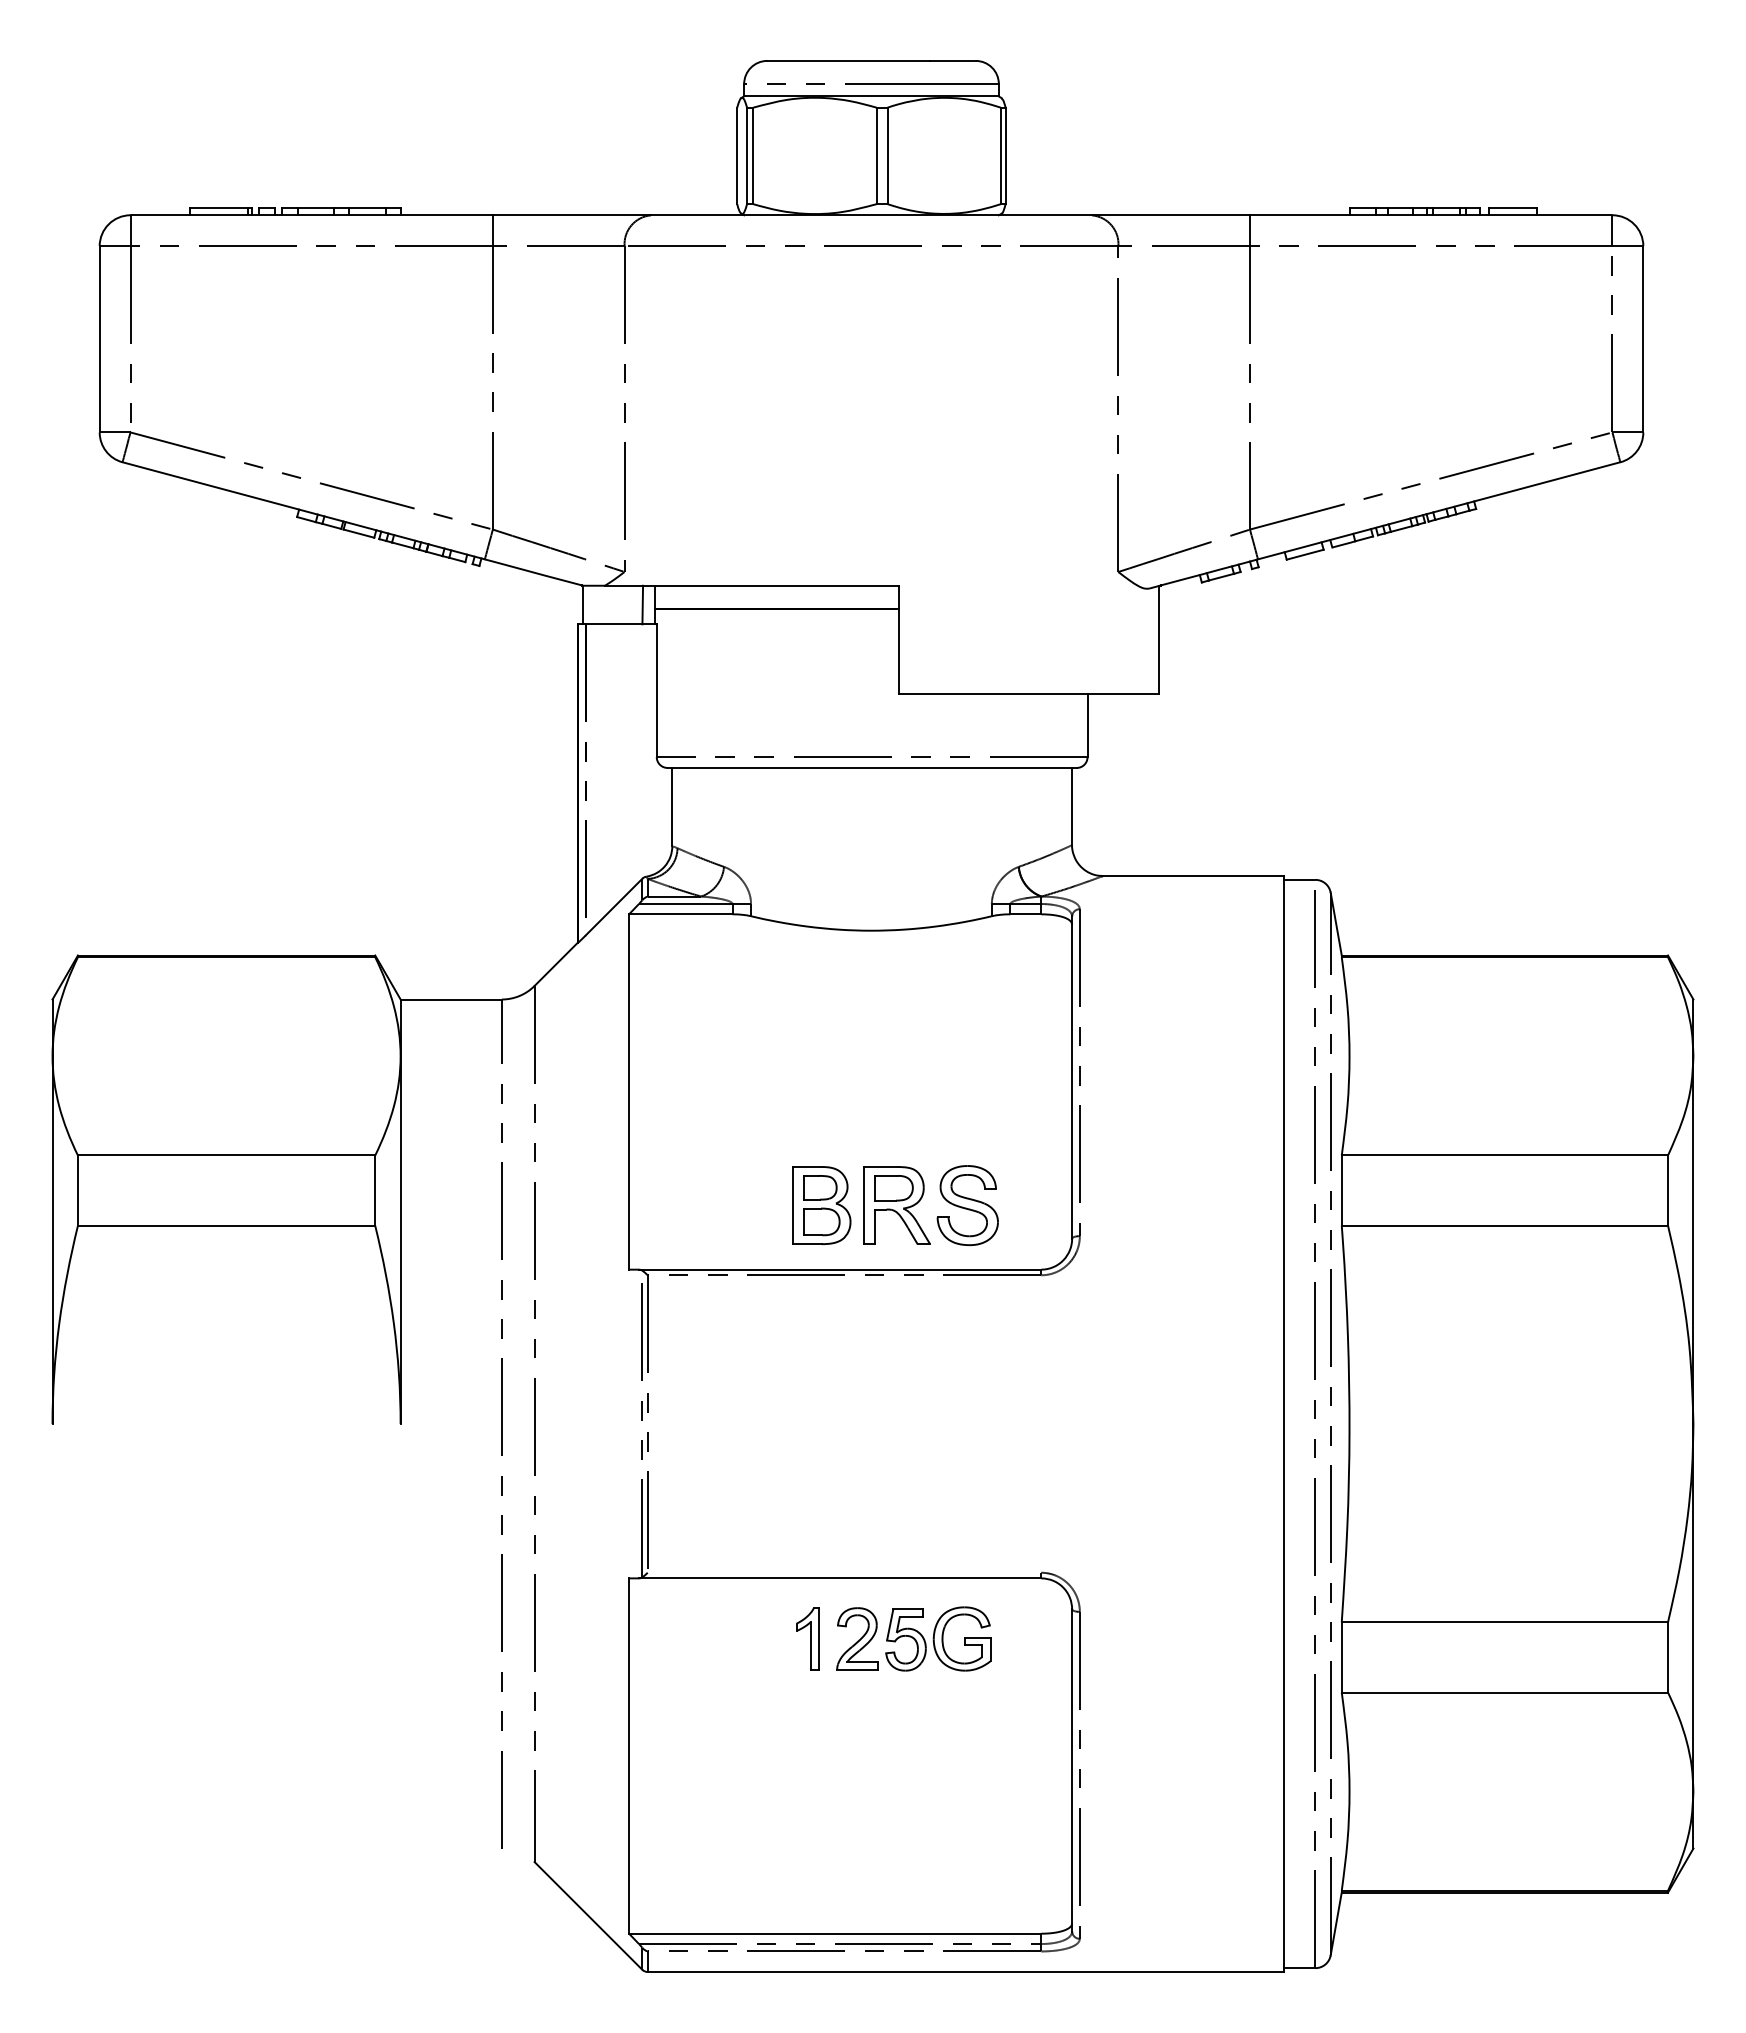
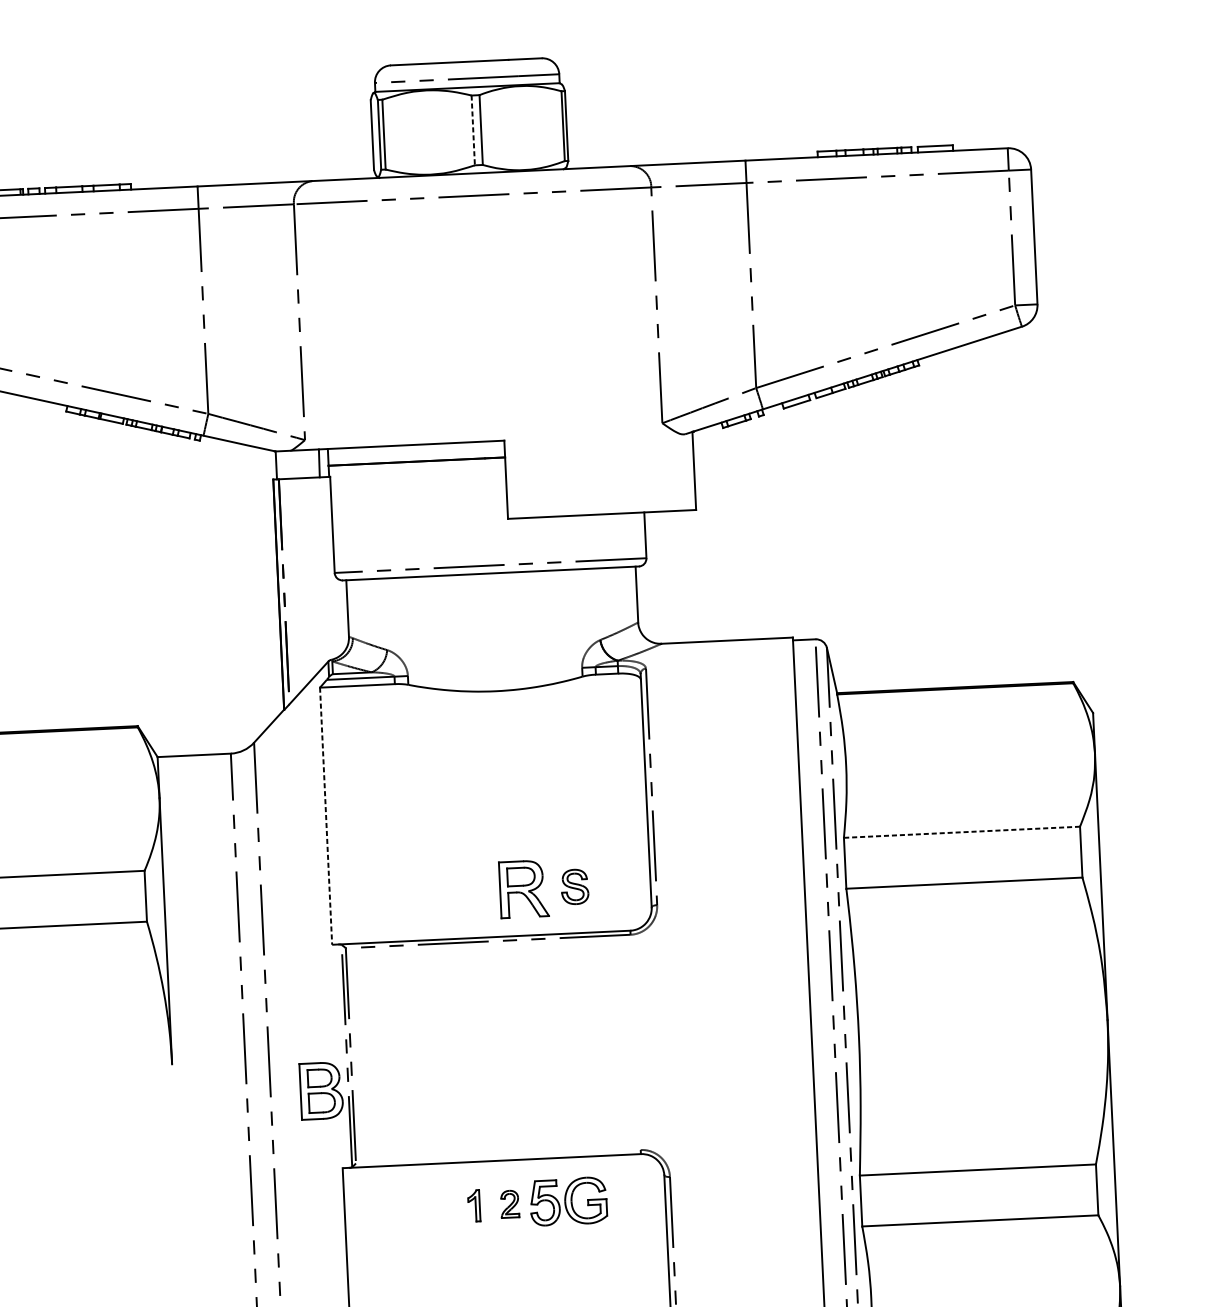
line: (876, 156) -> (473, 130), solid -> dashed
line: (629, 1091) -> (326, 815), solid -> dashed
line: (1504, 1155) -> (961, 832), solid -> dashed
part: (821, 1205) -> (321, 1090), moved
part: (967, 1205) -> (574, 886), size x0.6
part: (807, 1638) -> (473, 1205), size x0.7
part: (857, 1638) -> (510, 1203), size x0.6

